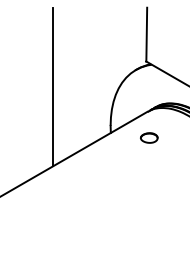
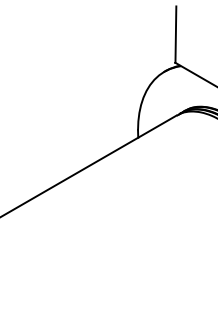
line: (52, 86) -> (77, 89), removed
part: (149, 137) -> (178, 142), removed

